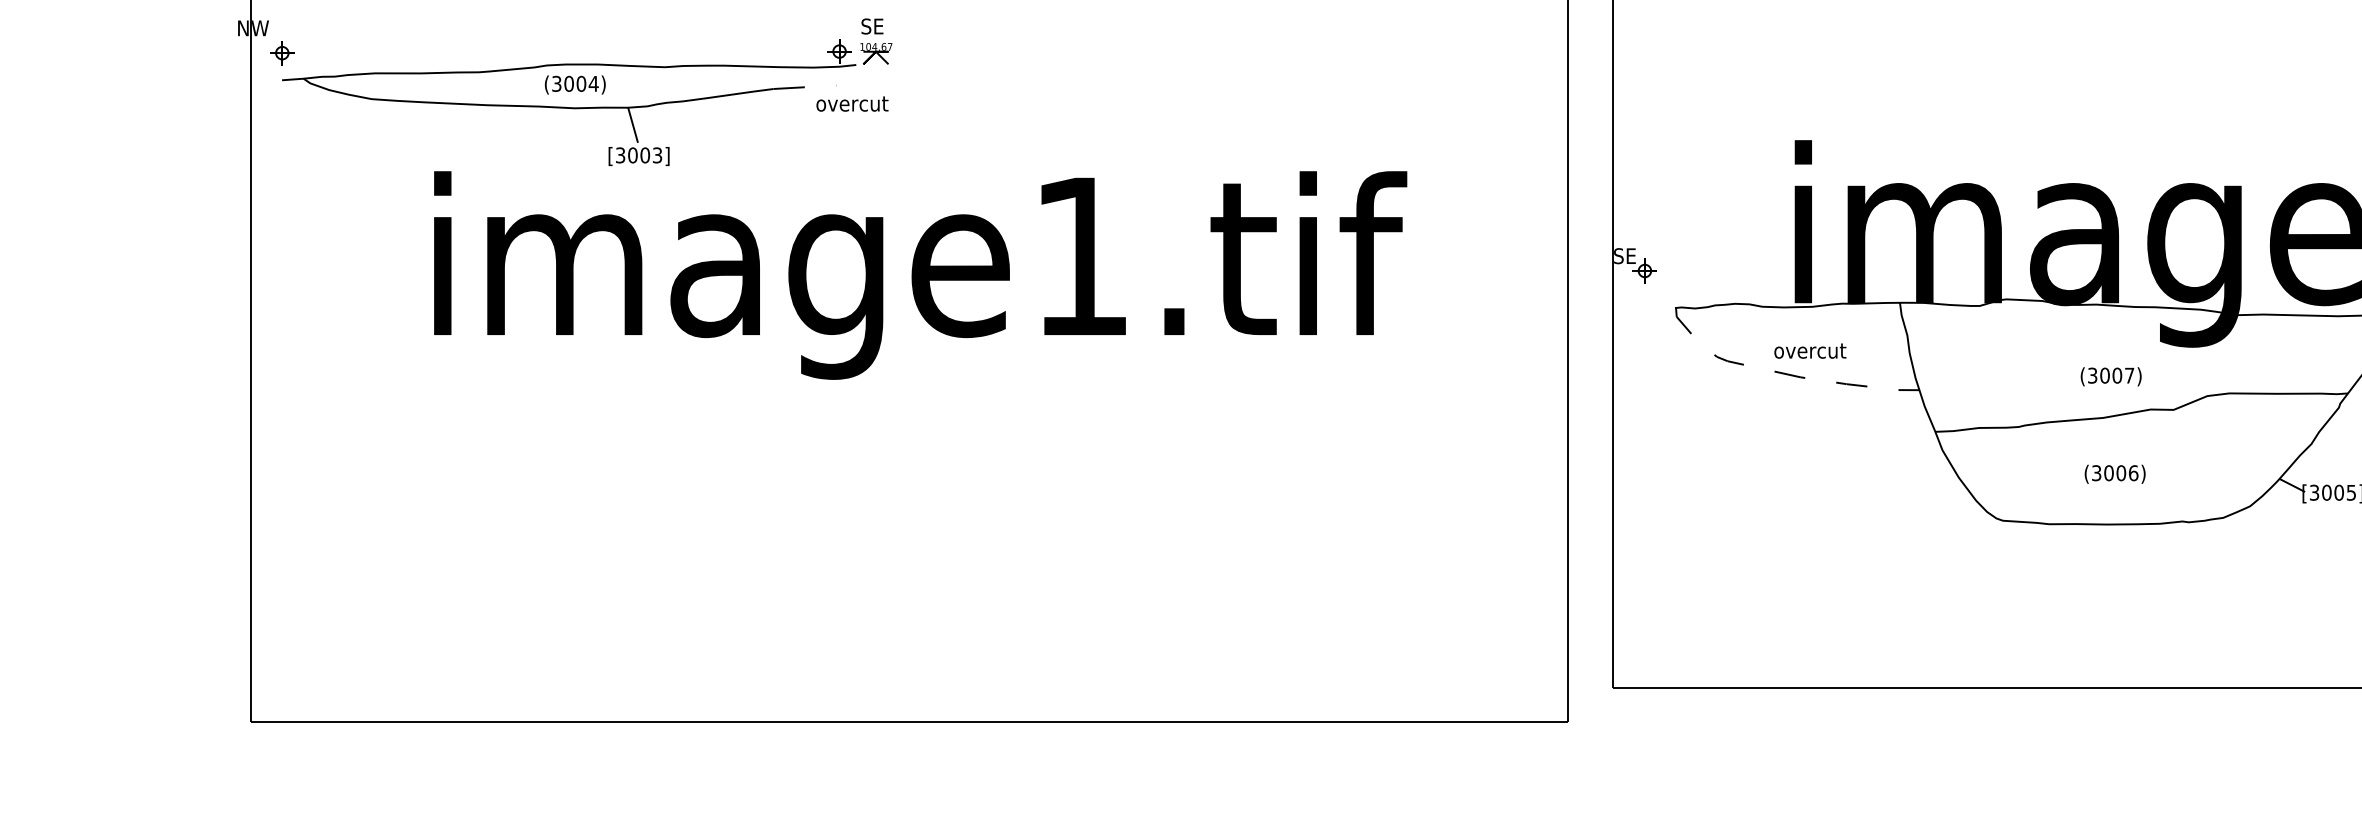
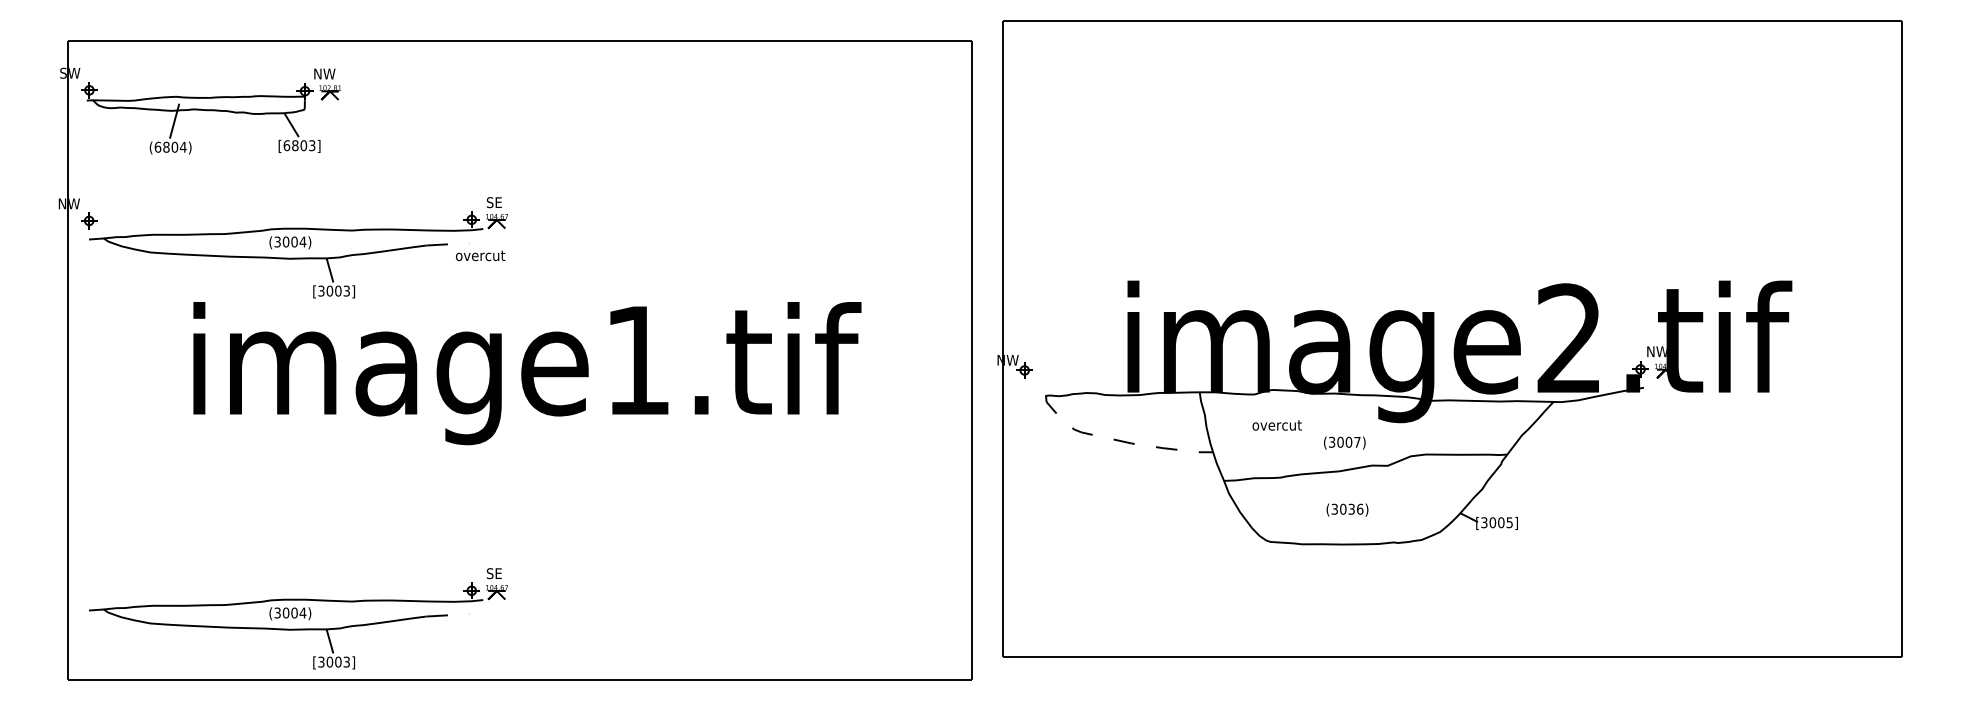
text: (1619, 255) -> (1007, 359), SE -> NW
text: (1809, 351) -> (1276, 425), moved
text: (2120, 472) -> (1351, 508), (3006) -> (3036)
part: (587, 632) -> (298, 618), added

